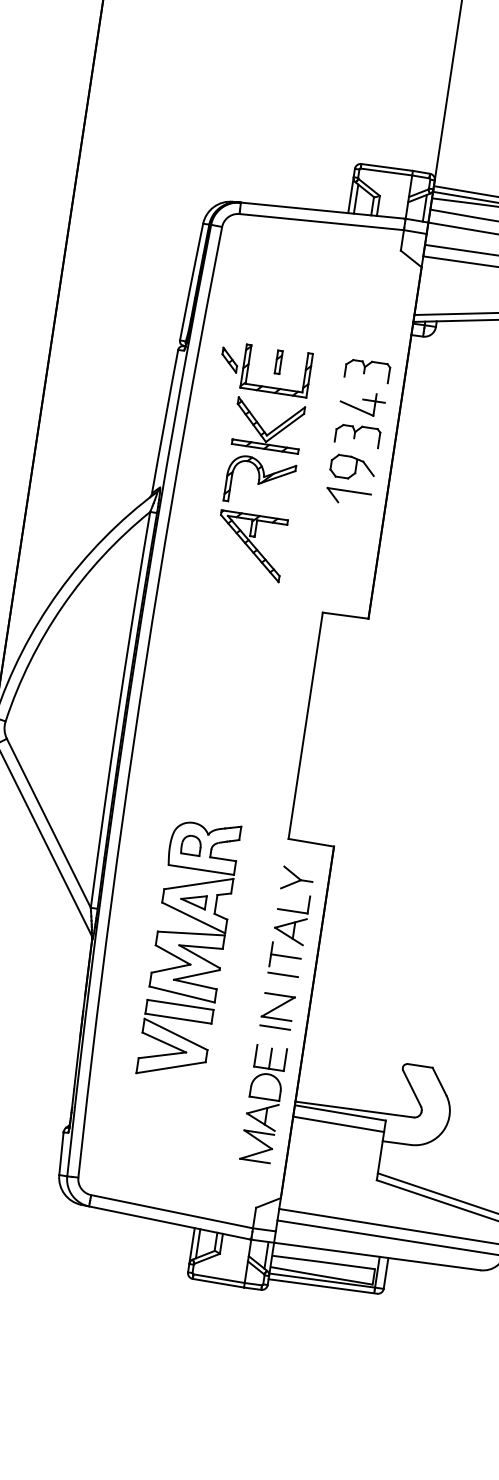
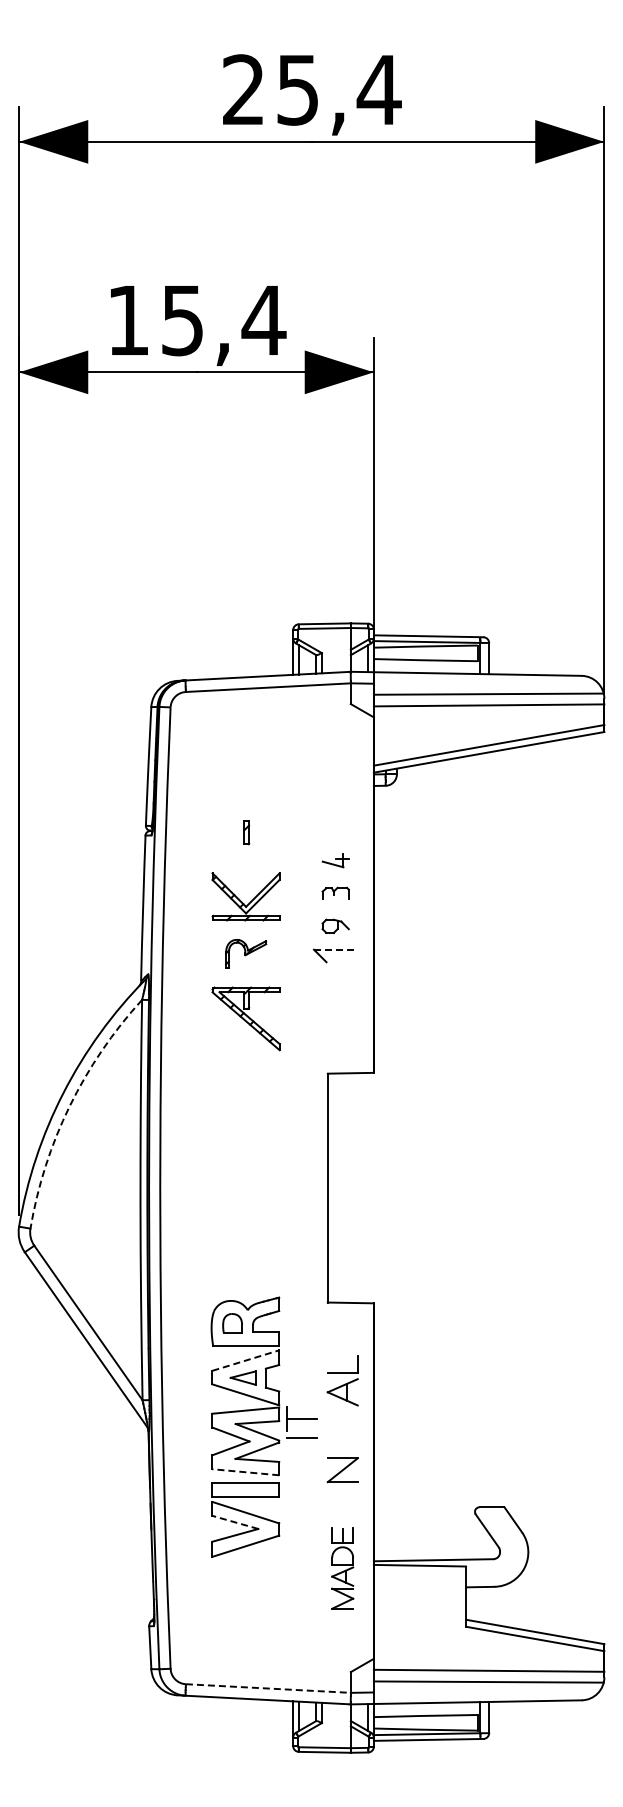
part: (249, 364) -> (218, 839), removed
part: (367, 370) -> (335, 827), removed
part: (362, 403) -> (335, 860), size x0.6
part: (357, 435) -> (335, 893), size x0.6
part: (352, 468) -> (335, 926), size x0.6
part: (259, 481) -> (245, 953), size x0.6
line: (348, 491) -> (335, 949), solid -> dashed
arc: (62, 606) -> (69, 1106), solid -> dashed
part: (297, 879) -> (342, 1341), removed
line: (198, 883) -> (245, 1360), solid -> dashed
part: (285, 959) -> (301, 1422), moved
line: (181, 994) -> (245, 1472), solid -> dashed
line: (274, 1027) -> (342, 1491), removed
line: (164, 1042) -> (235, 1522), solid -> dashed
part: (263, 1104) -> (342, 1568), size x0.7
line: (338, 1124) -> (419, 1577), removed
line: (172, 1211) -> (268, 1688), solid -> dashed

